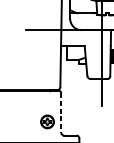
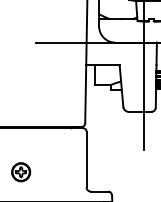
line: (61, 112) -> (86, 159), dashed -> solid
part: (47, 122) -> (21, 172), moved

